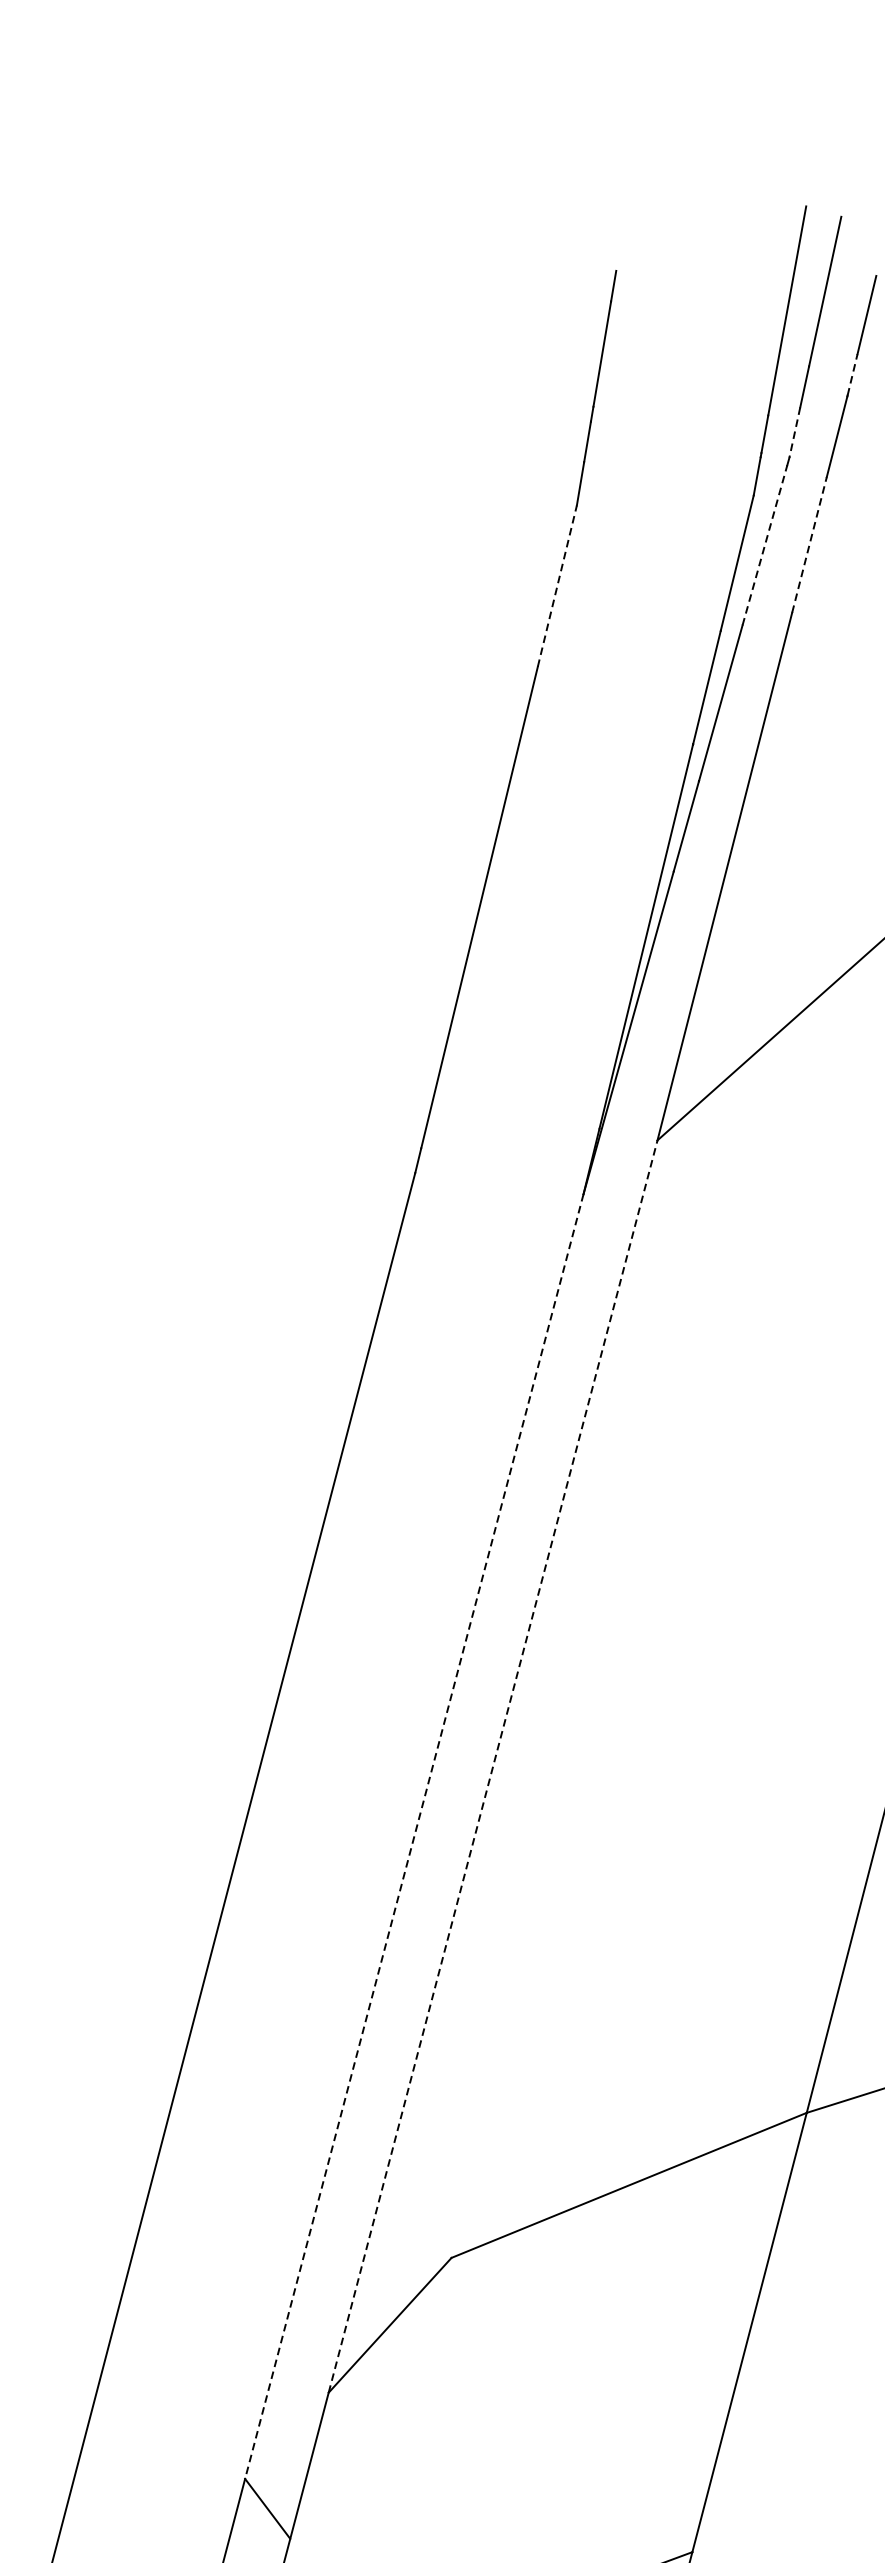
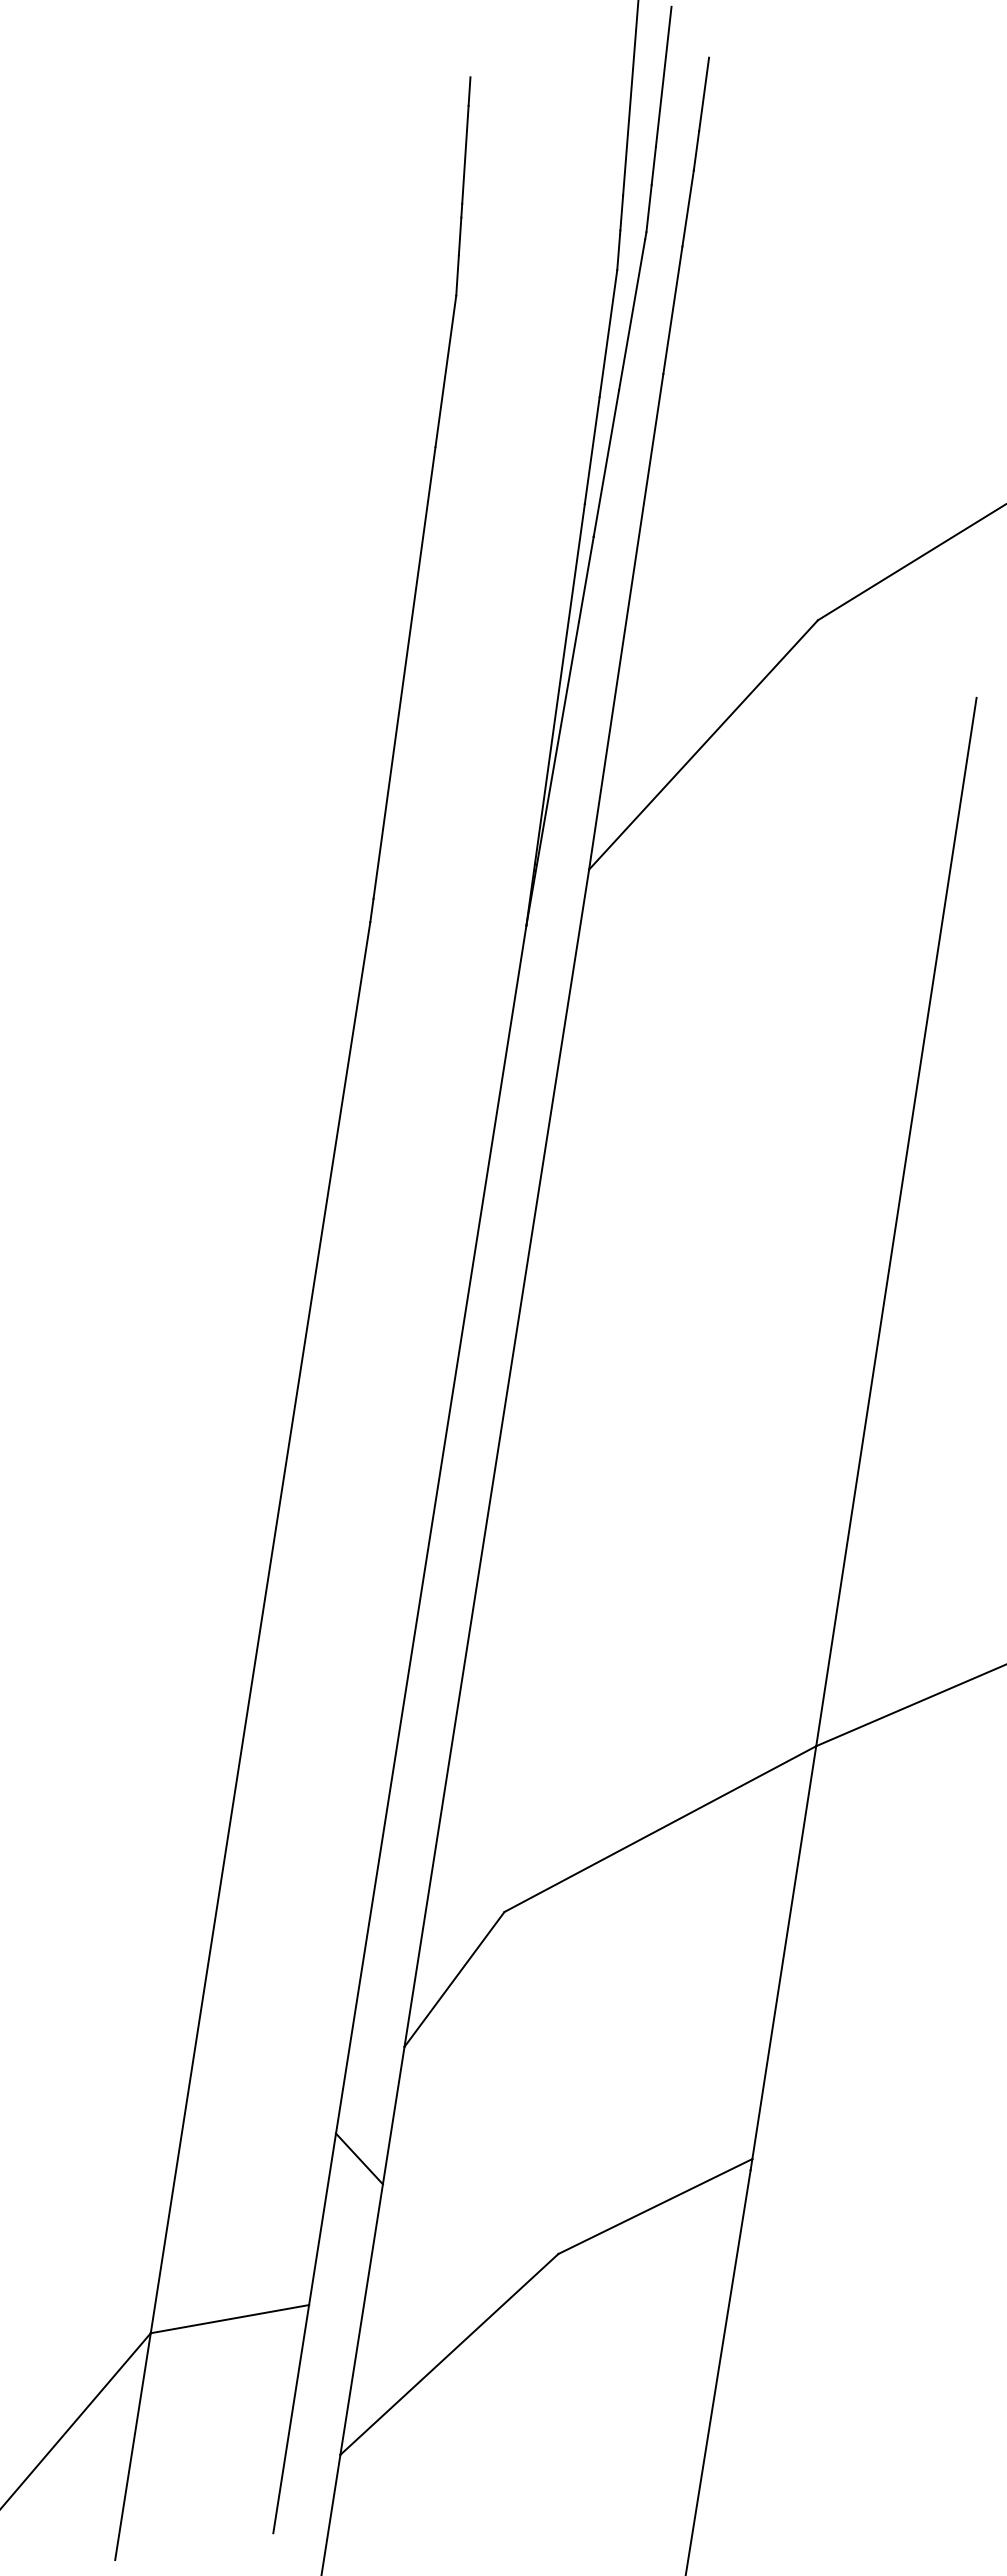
line: (852, 374) -> (696, 150), dashed -> solid
line: (795, 432) -> (649, 208), dashed -> solid
line: (809, 544) -> (672, 309), dashed -> solid
line: (765, 545) -> (632, 314), dashed -> solid
line: (557, 585) -> (445, 370), dashed -> solid
line: (492, 1766) -> (496, 1458), dashed -> solid
line: (414, 1837) -> (431, 1530), dashed -> solid

